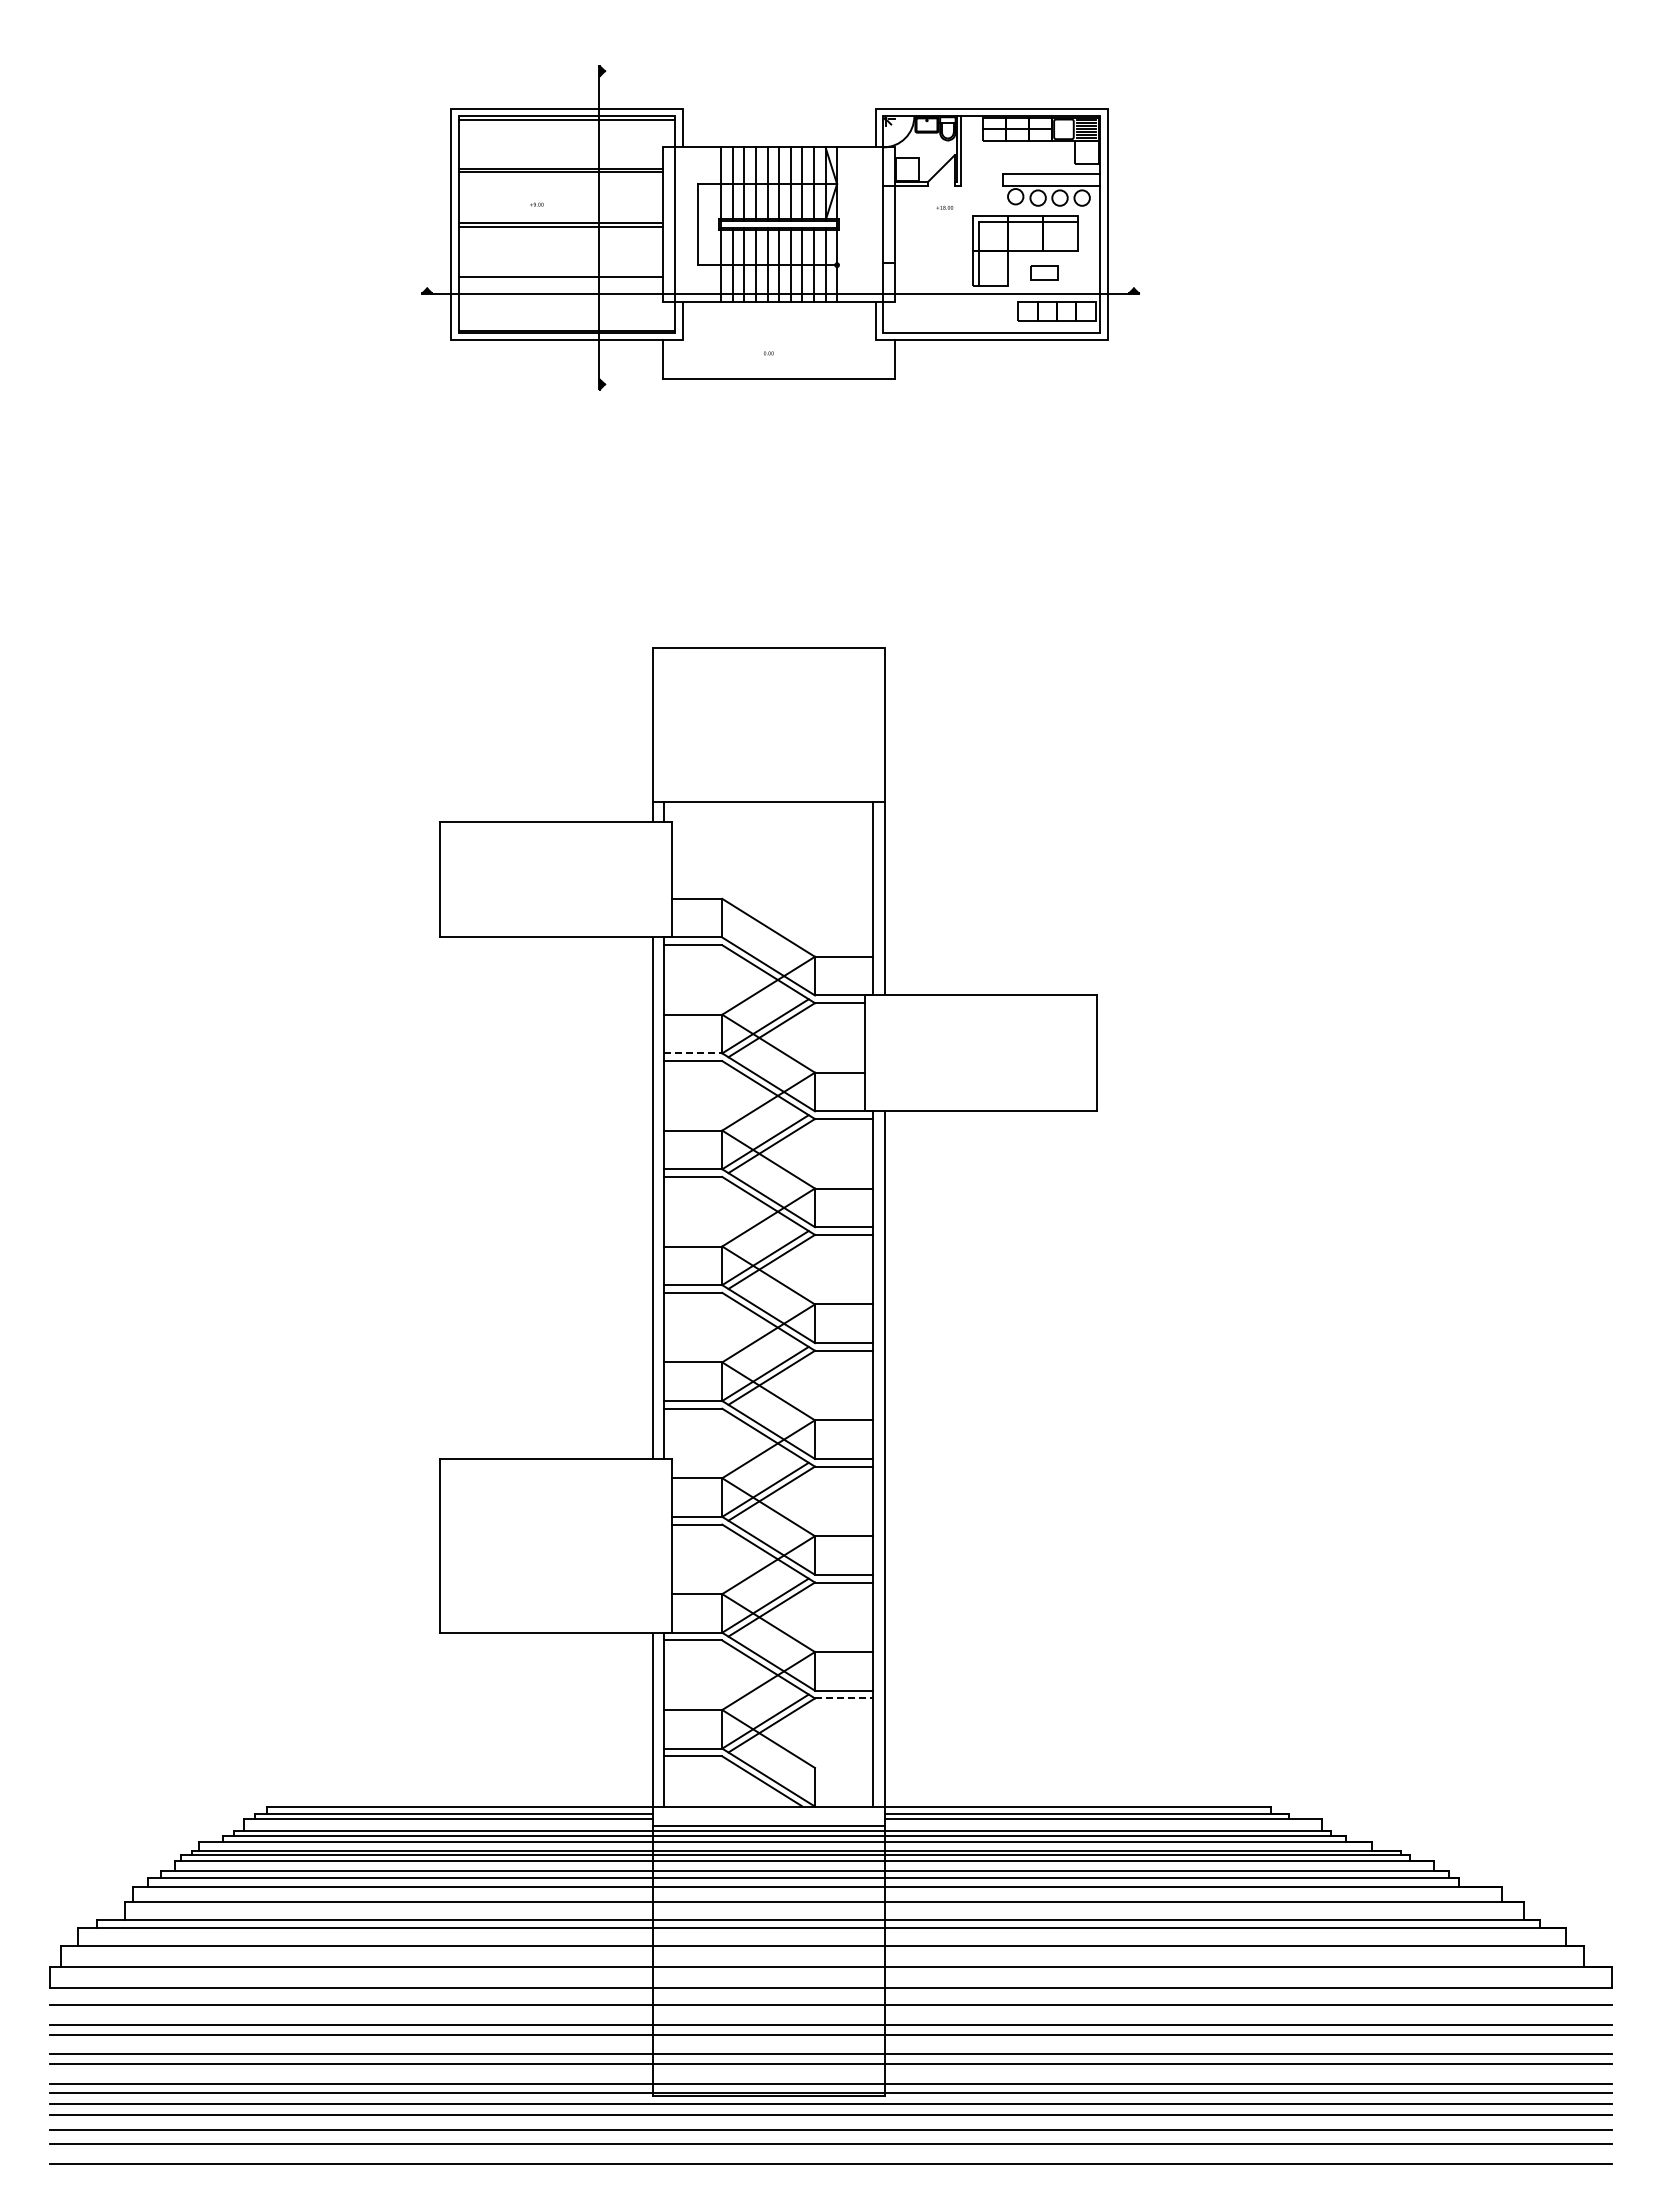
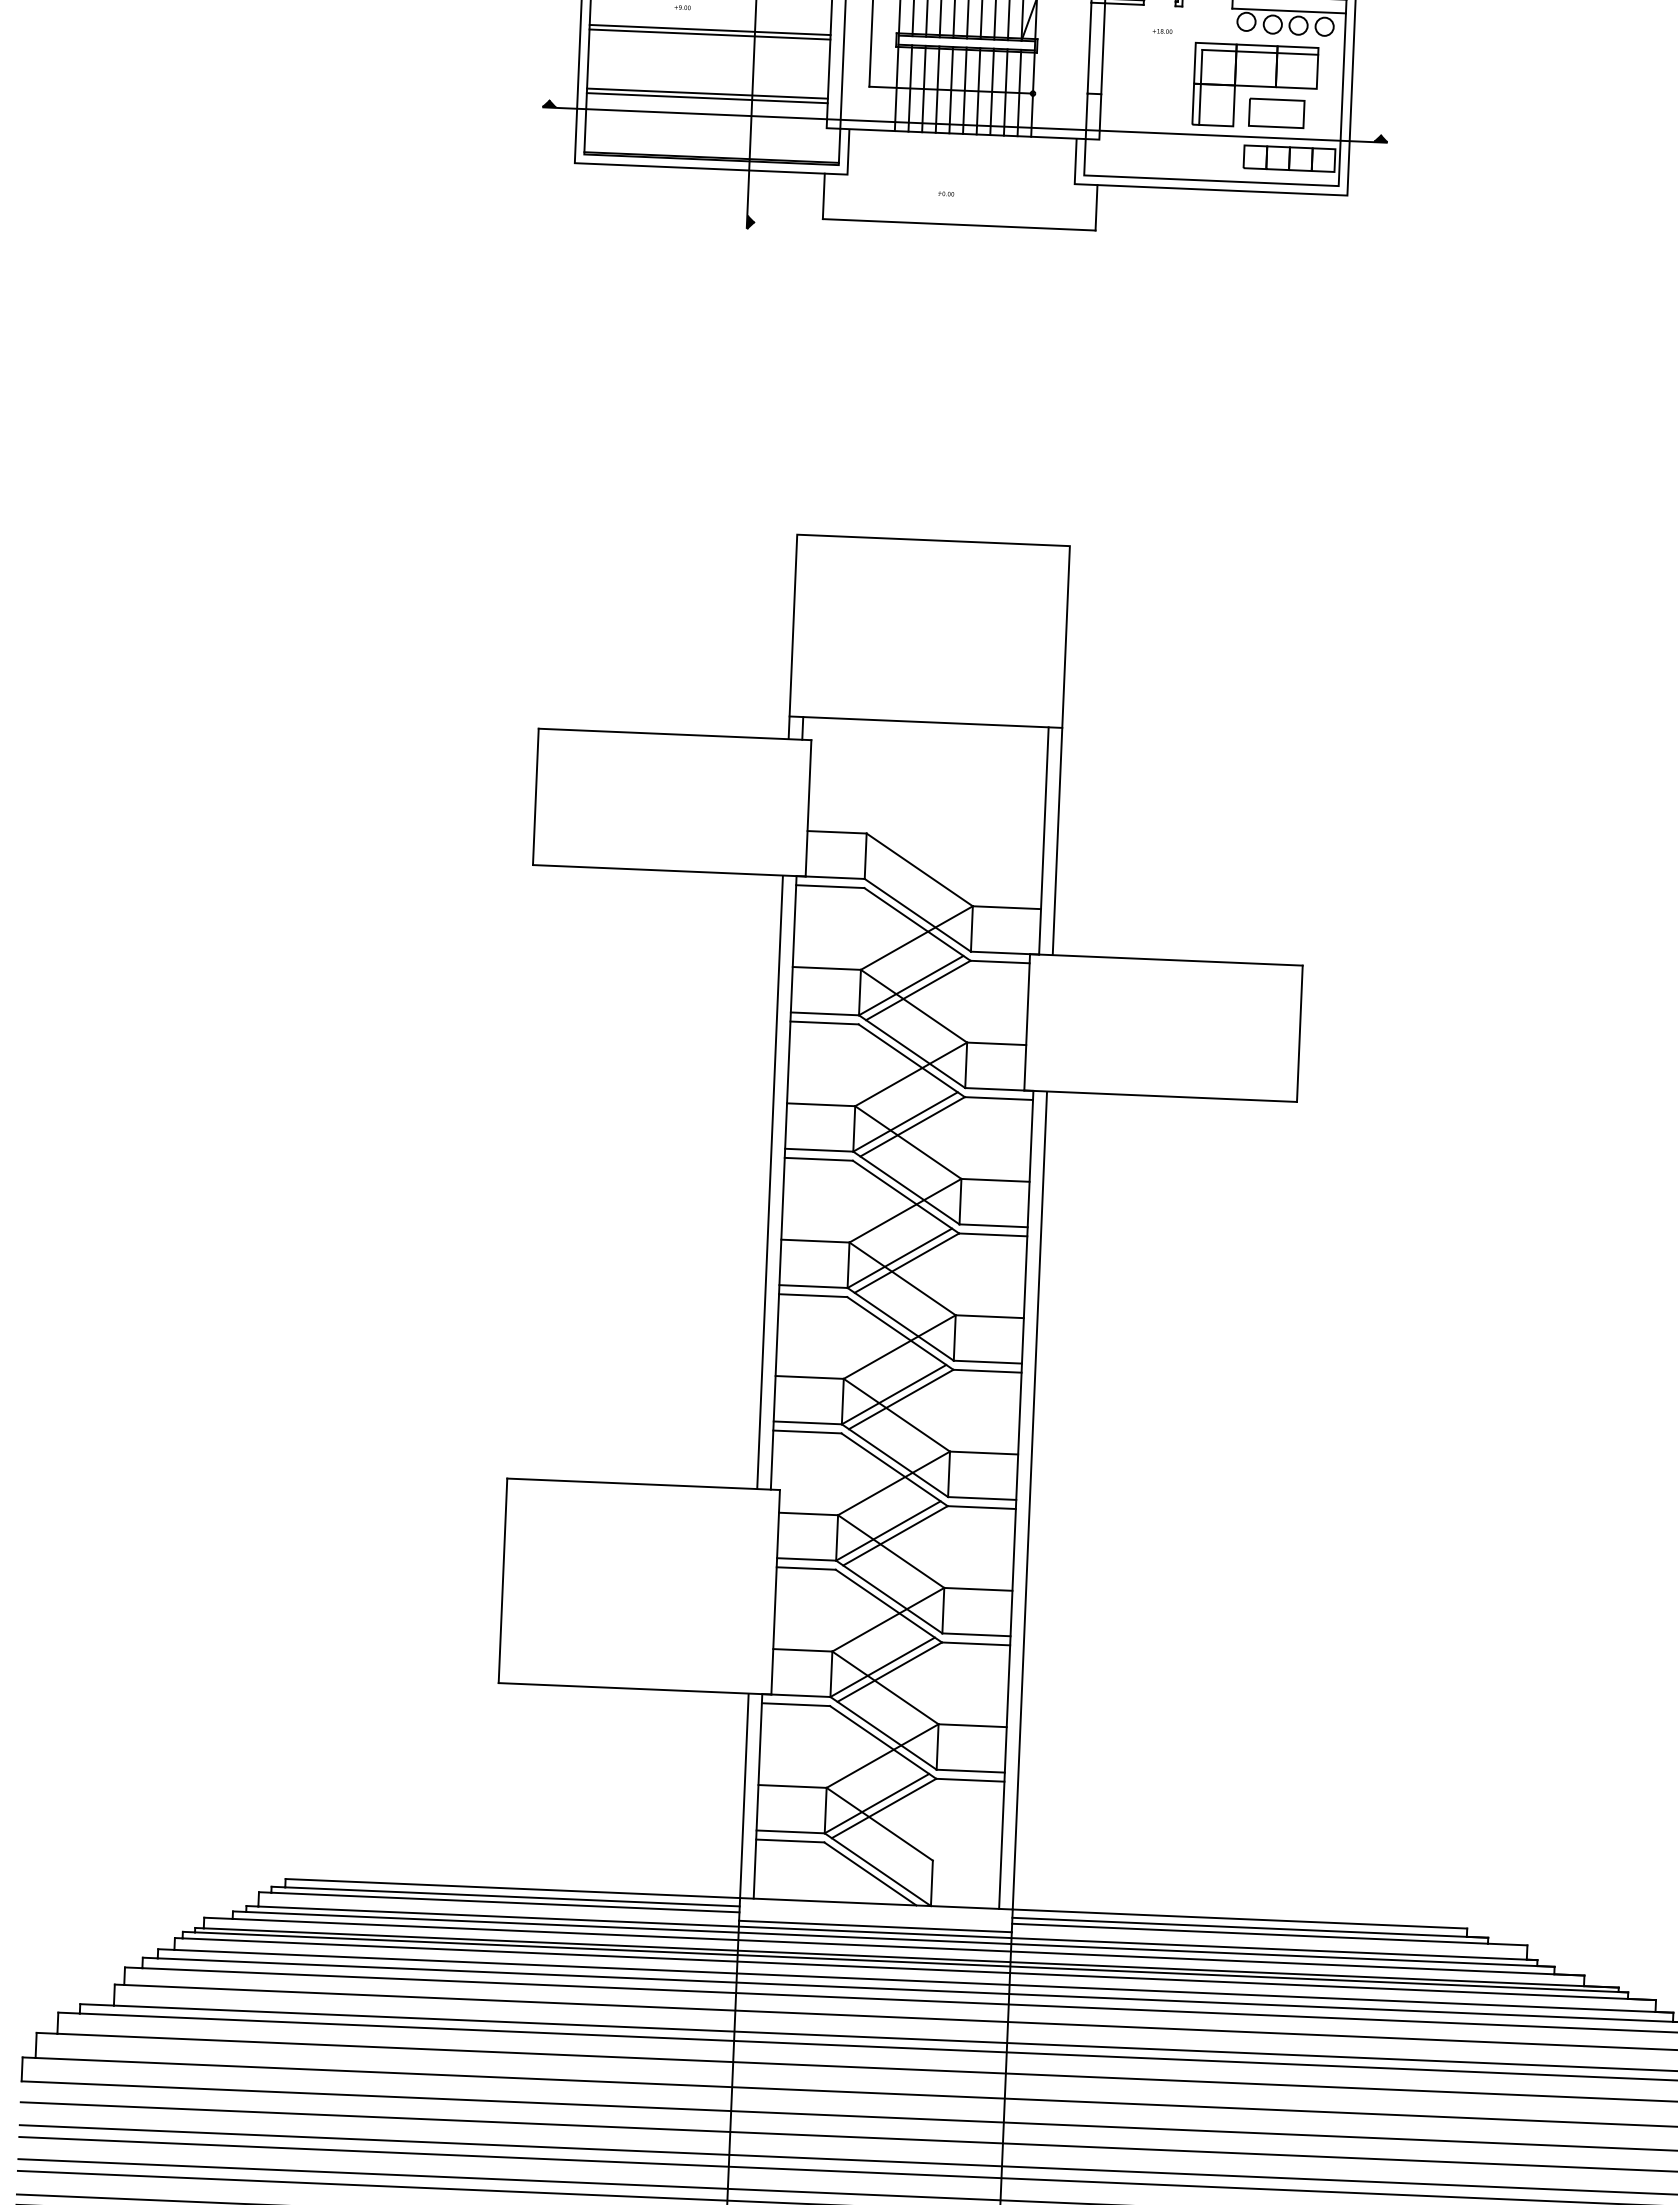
part: (1044, 273) -> (1276, 113), size x1.67
line: (560, 280) -> (706, 97), added
line: (693, 1053) -> (825, 1014), dashed -> solid
line: (843, 1698) -> (969, 1780), dashed -> solid

